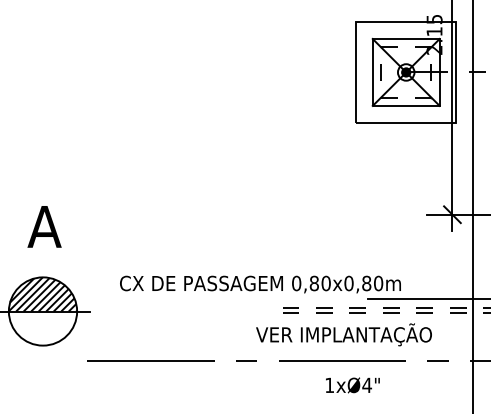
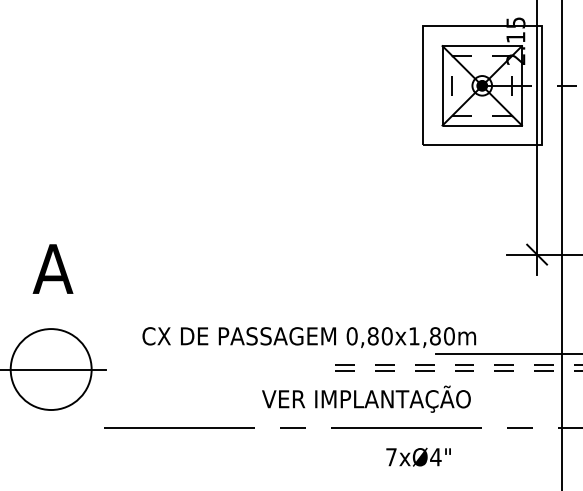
text: (348, 283) -> (413, 336), 0,80x0,80m -> 0,80x1,80m
hatch: (42, 294) -> (50, 349), removed
text: (344, 334) -> (366, 398), moved
text: (329, 385) -> (391, 457), 1xØ4" -> 7xØ4"

